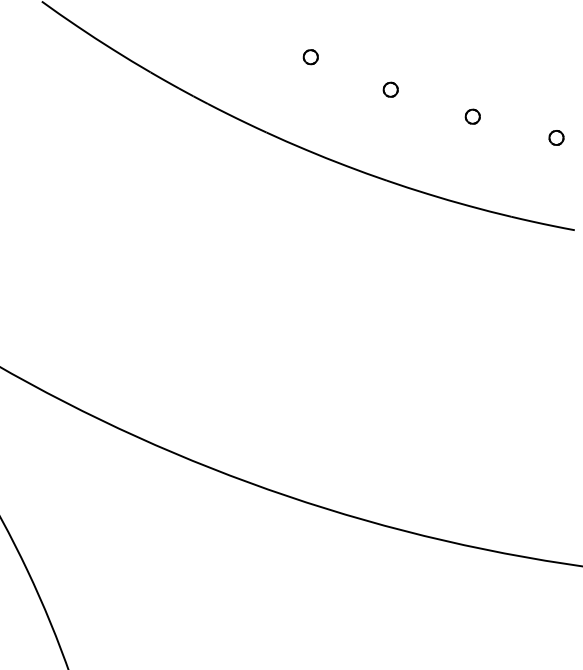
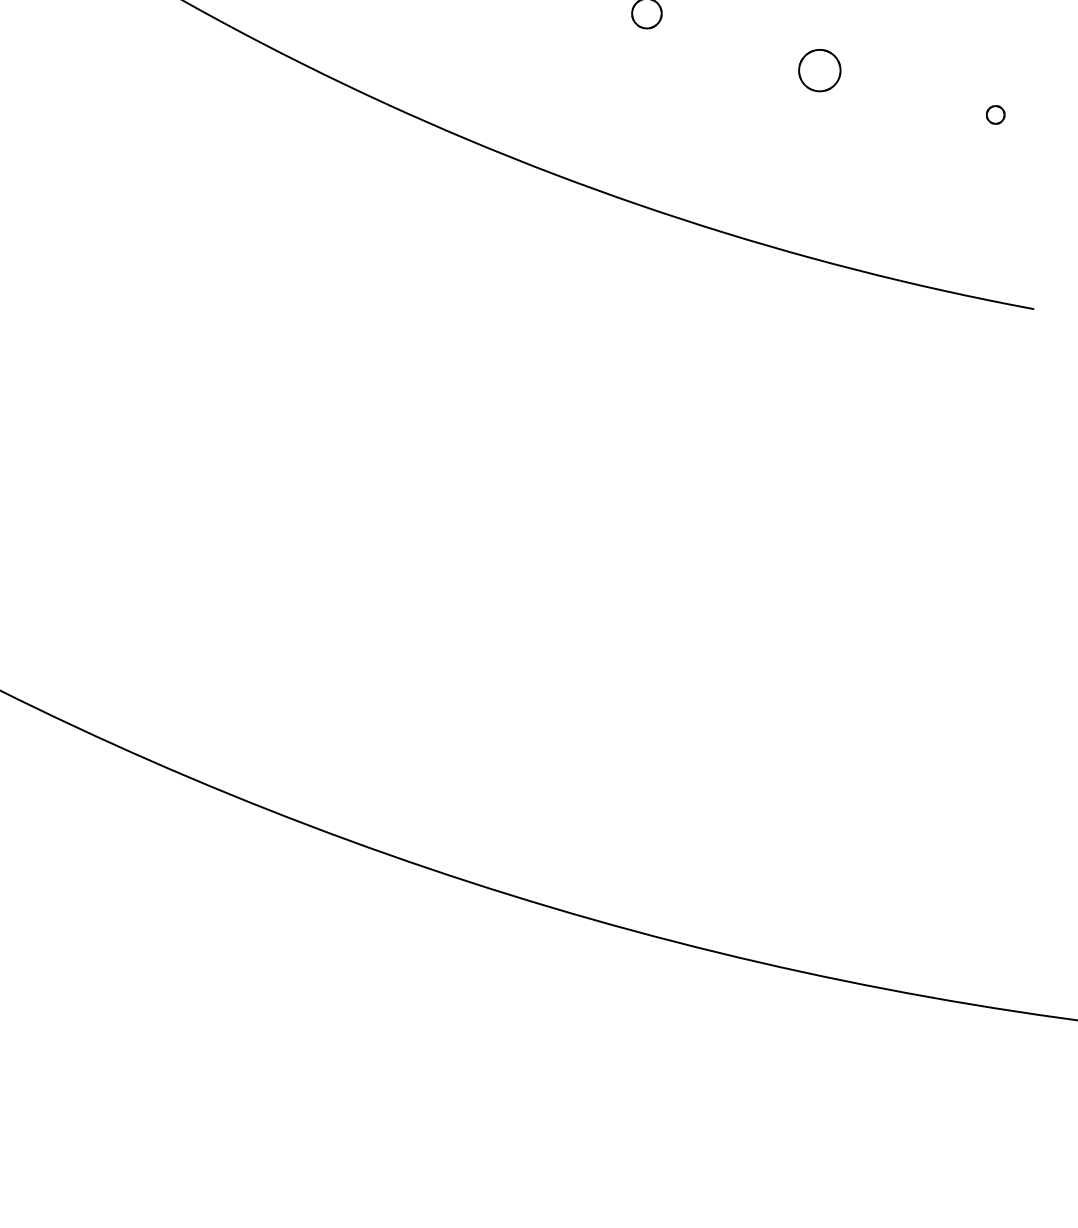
part: (472, 116) -> (818, 69), size x1.4
part: (556, 137) -> (995, 113), size x0.6

